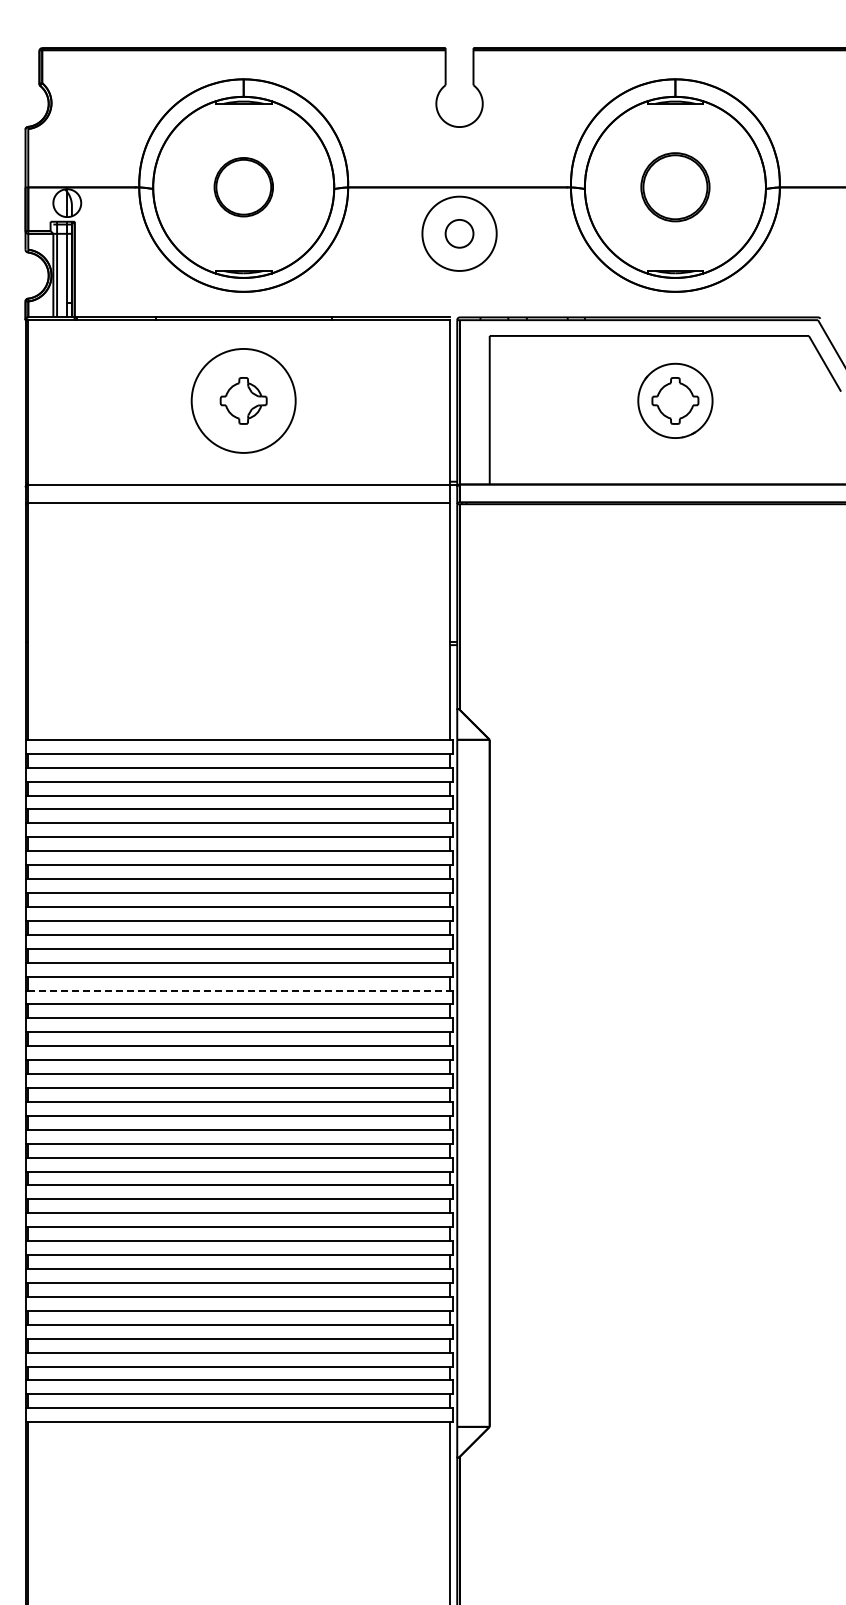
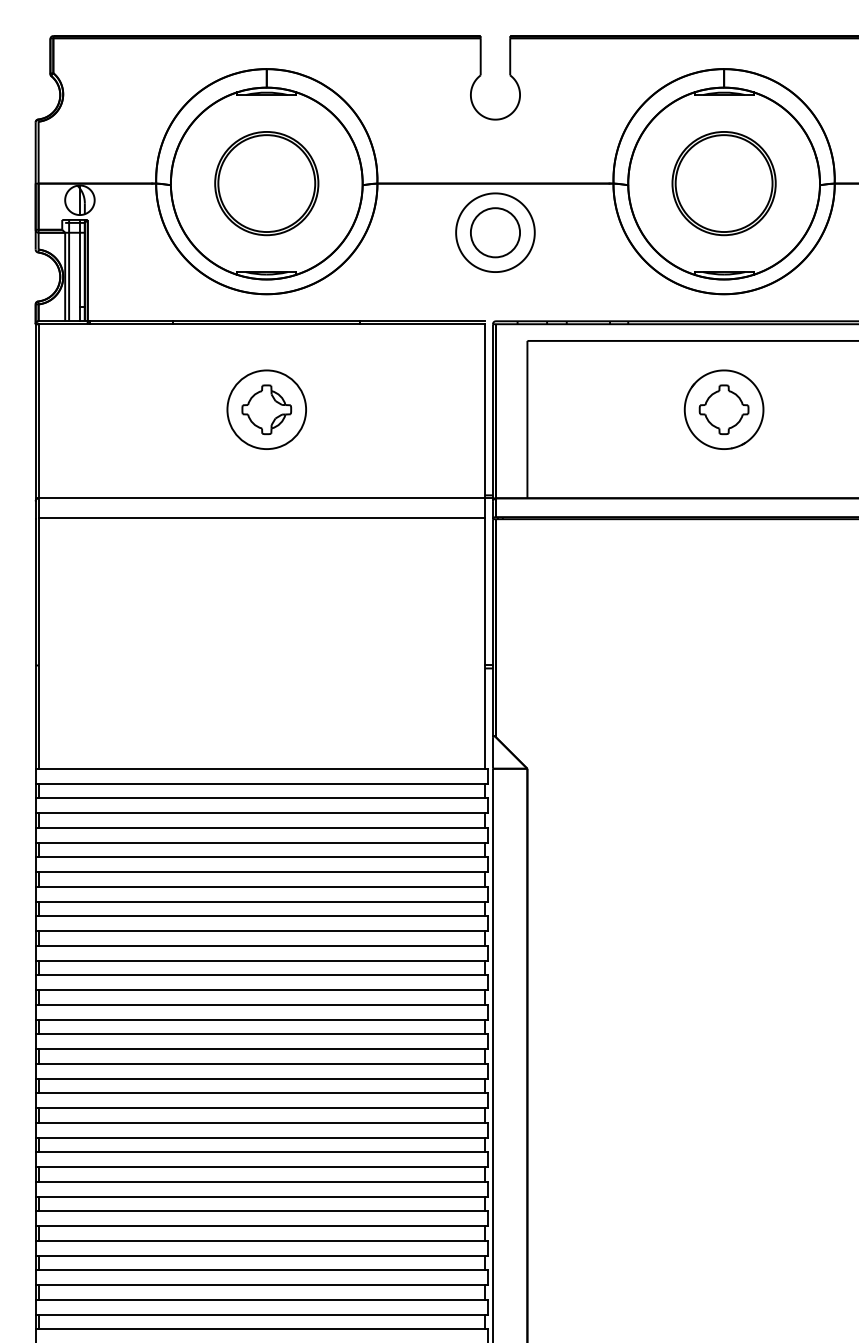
part: (243, 186) -> (266, 182), size x1.67
part: (675, 186) -> (724, 182), size x1.43
circle: (459, 233) -> (495, 232), size x1.67
circle: (243, 400) -> (266, 409), size x0.71
line: (239, 990) -> (262, 1034), dashed -> solid

